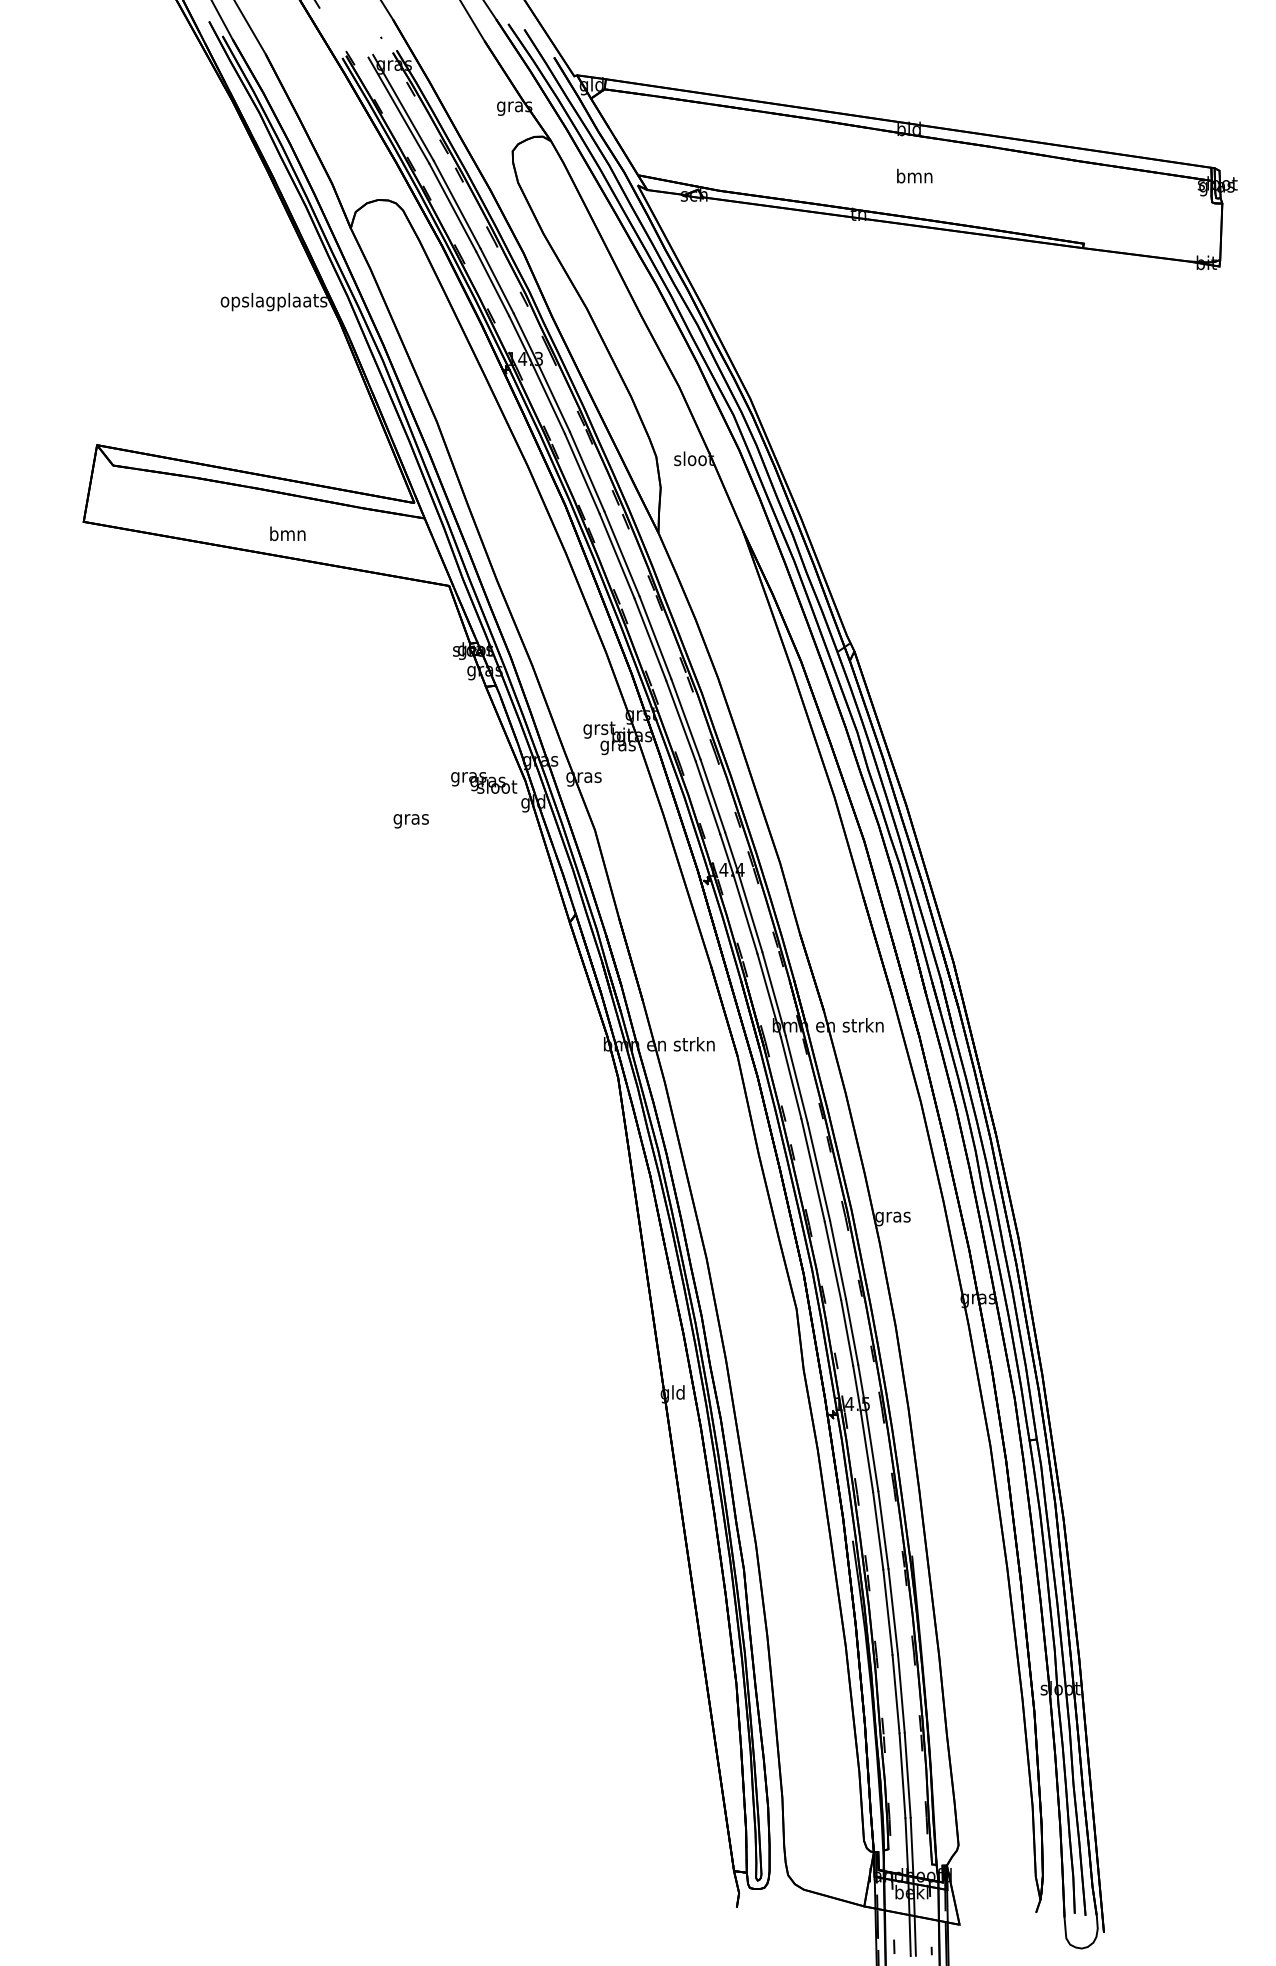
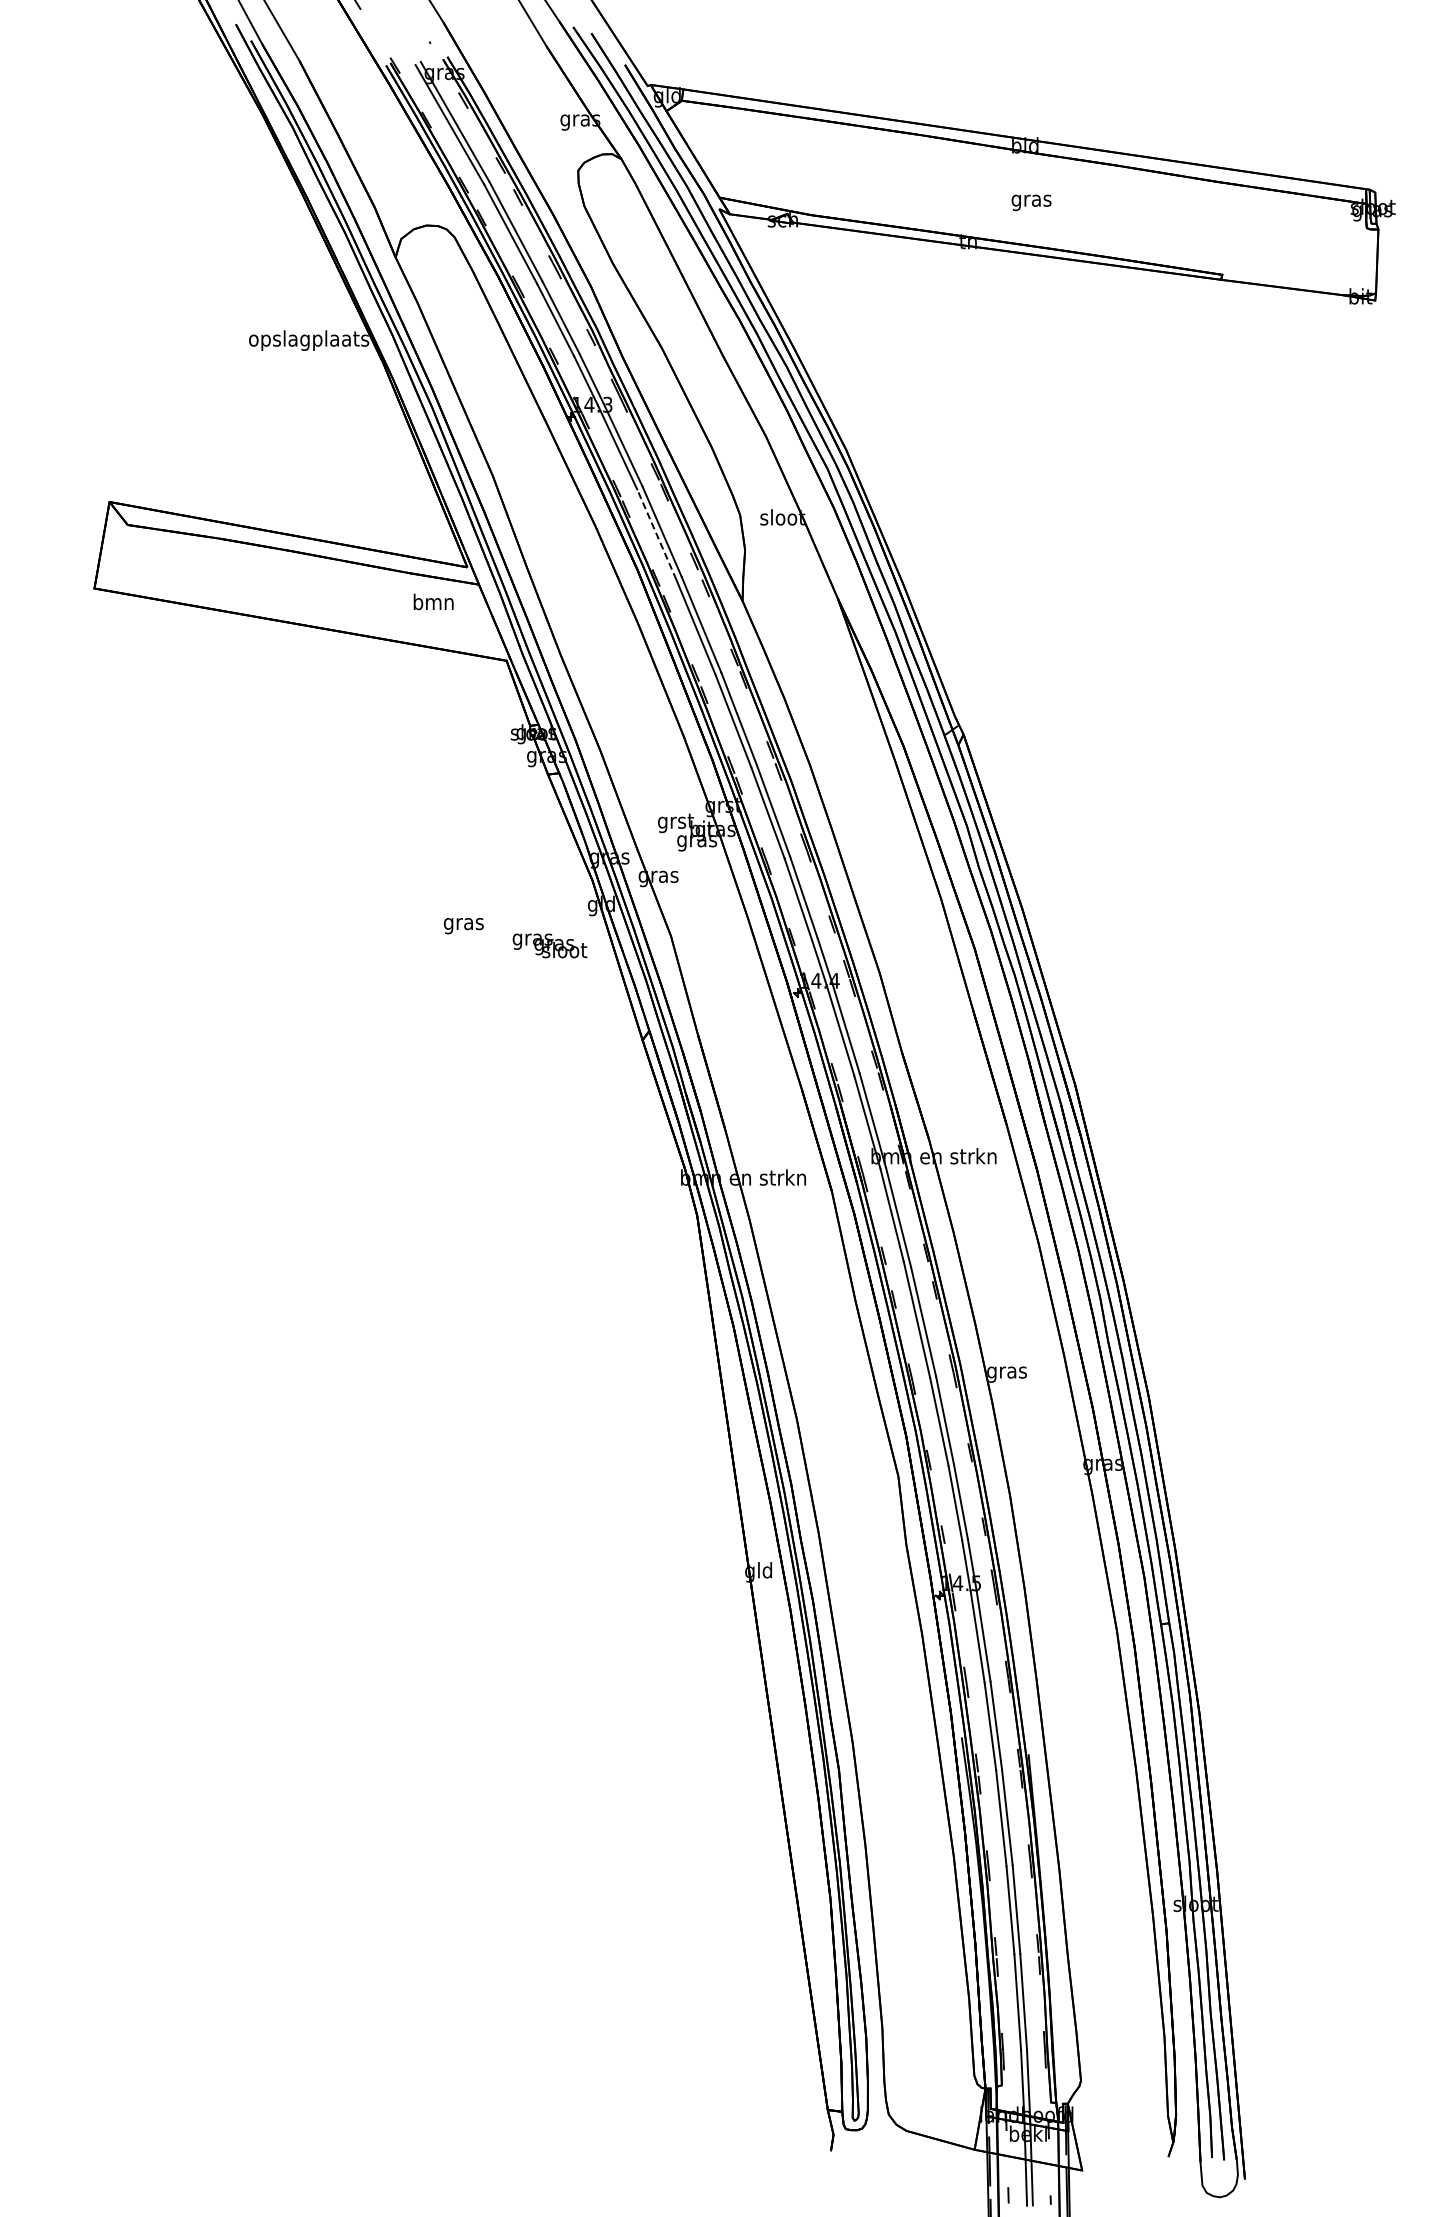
text: (914, 177) -> (1031, 200), bmn -> gras
line: (582, 473) -> (656, 534), solid -> dashed
text: (287, 533) -> (433, 601), moved
text: (483, 782) -> (549, 945), moved

